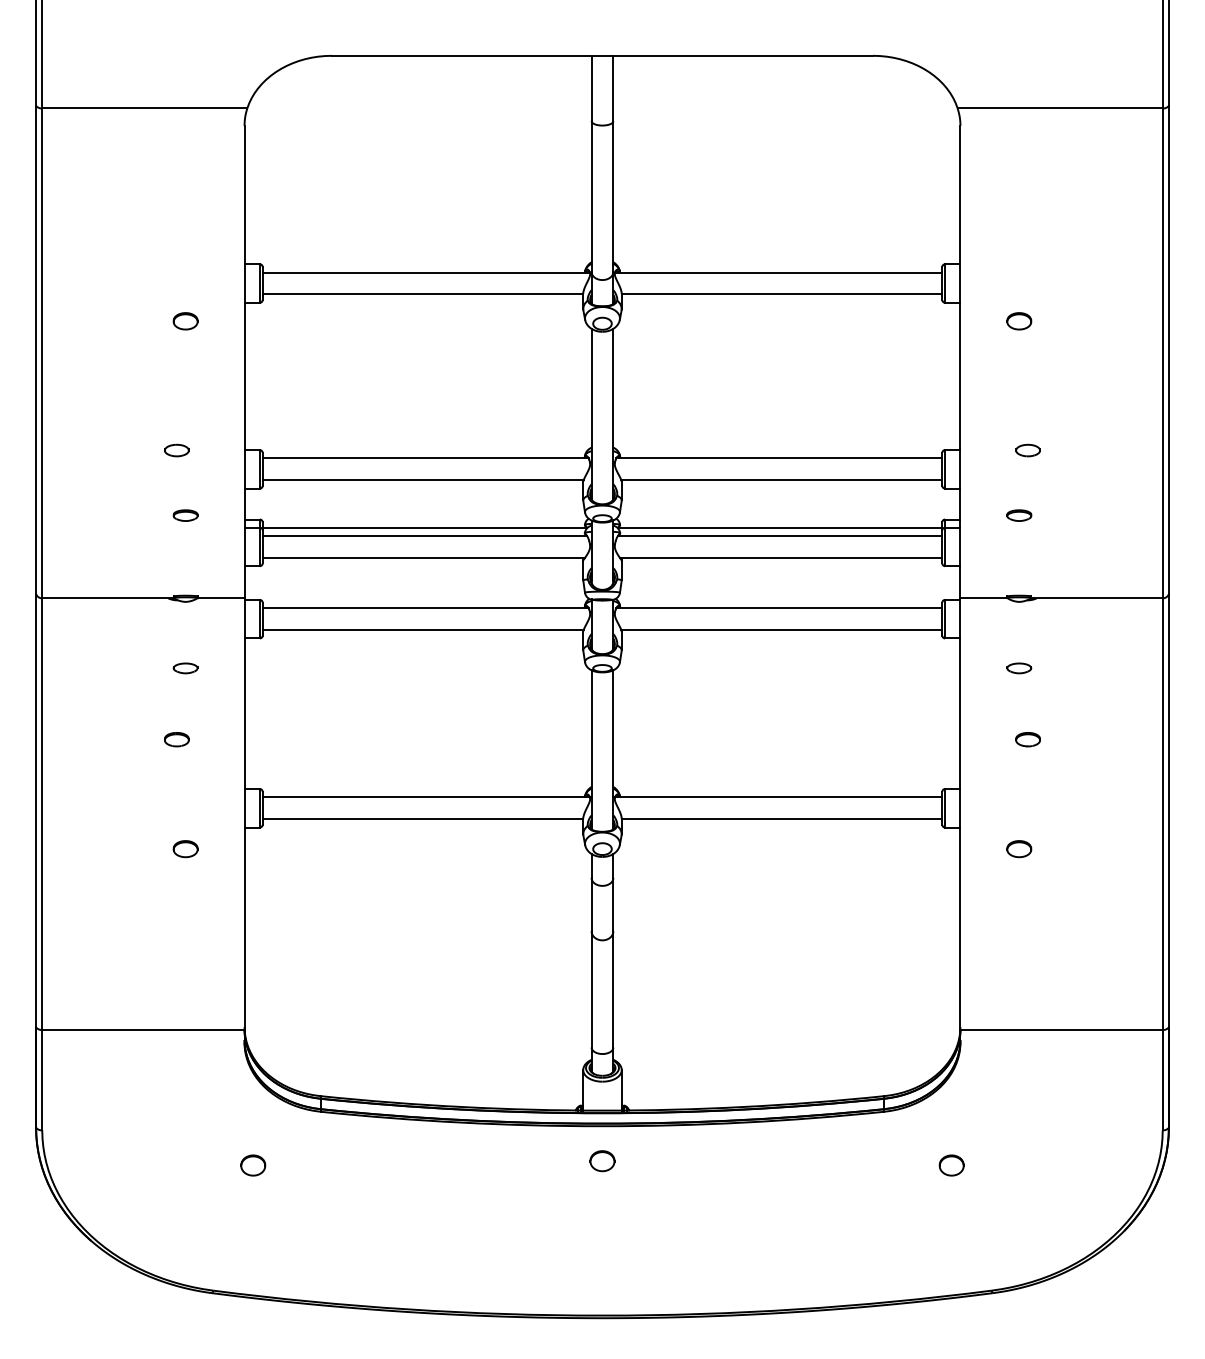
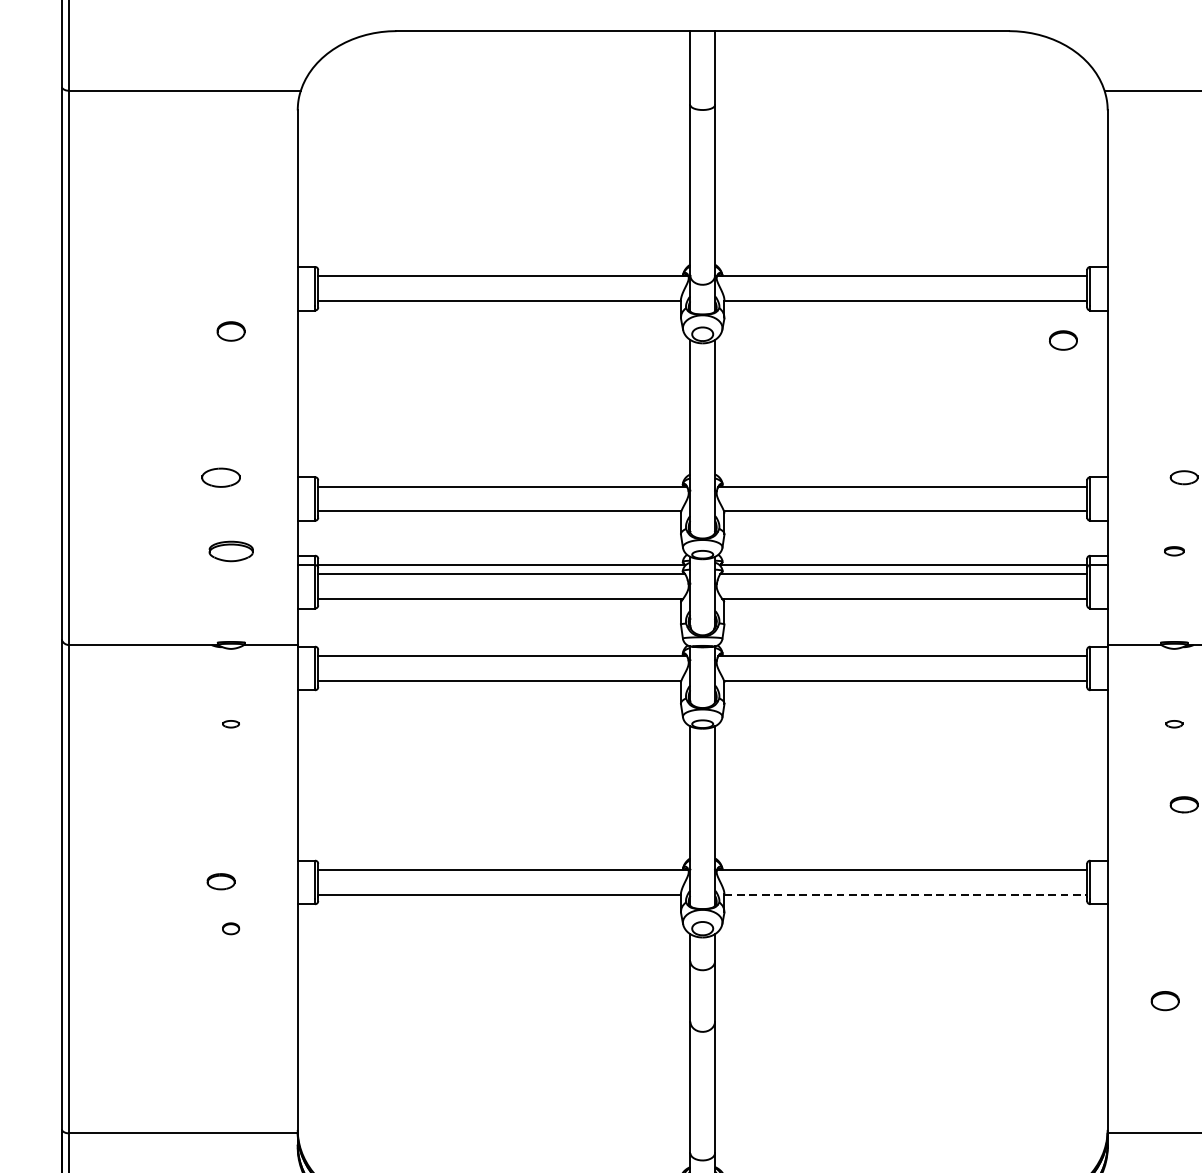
part: (1019, 321) -> (1063, 340), moved
part: (176, 450) -> (220, 477), size x1.4
part: (185, 515) -> (230, 551), size x1.6
part: (1019, 515) -> (1174, 551), size x0.7
part: (185, 668) -> (230, 724), size x0.6
part: (1019, 668) -> (1174, 724), size x0.6
part: (176, 739) -> (220, 881), moved
line: (782, 819) -> (906, 895), solid -> dashed
part: (185, 849) -> (230, 929), size x0.6
part: (1019, 849) -> (1165, 1001), moved

